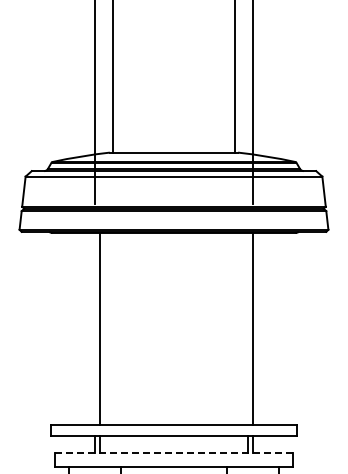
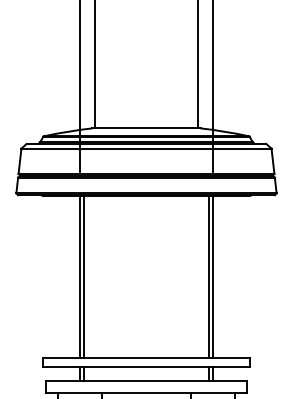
line: (95, 328) -> (80, 276), added
line: (248, 328) -> (209, 276), added
line: (174, 452) -> (146, 381), dashed -> solid

